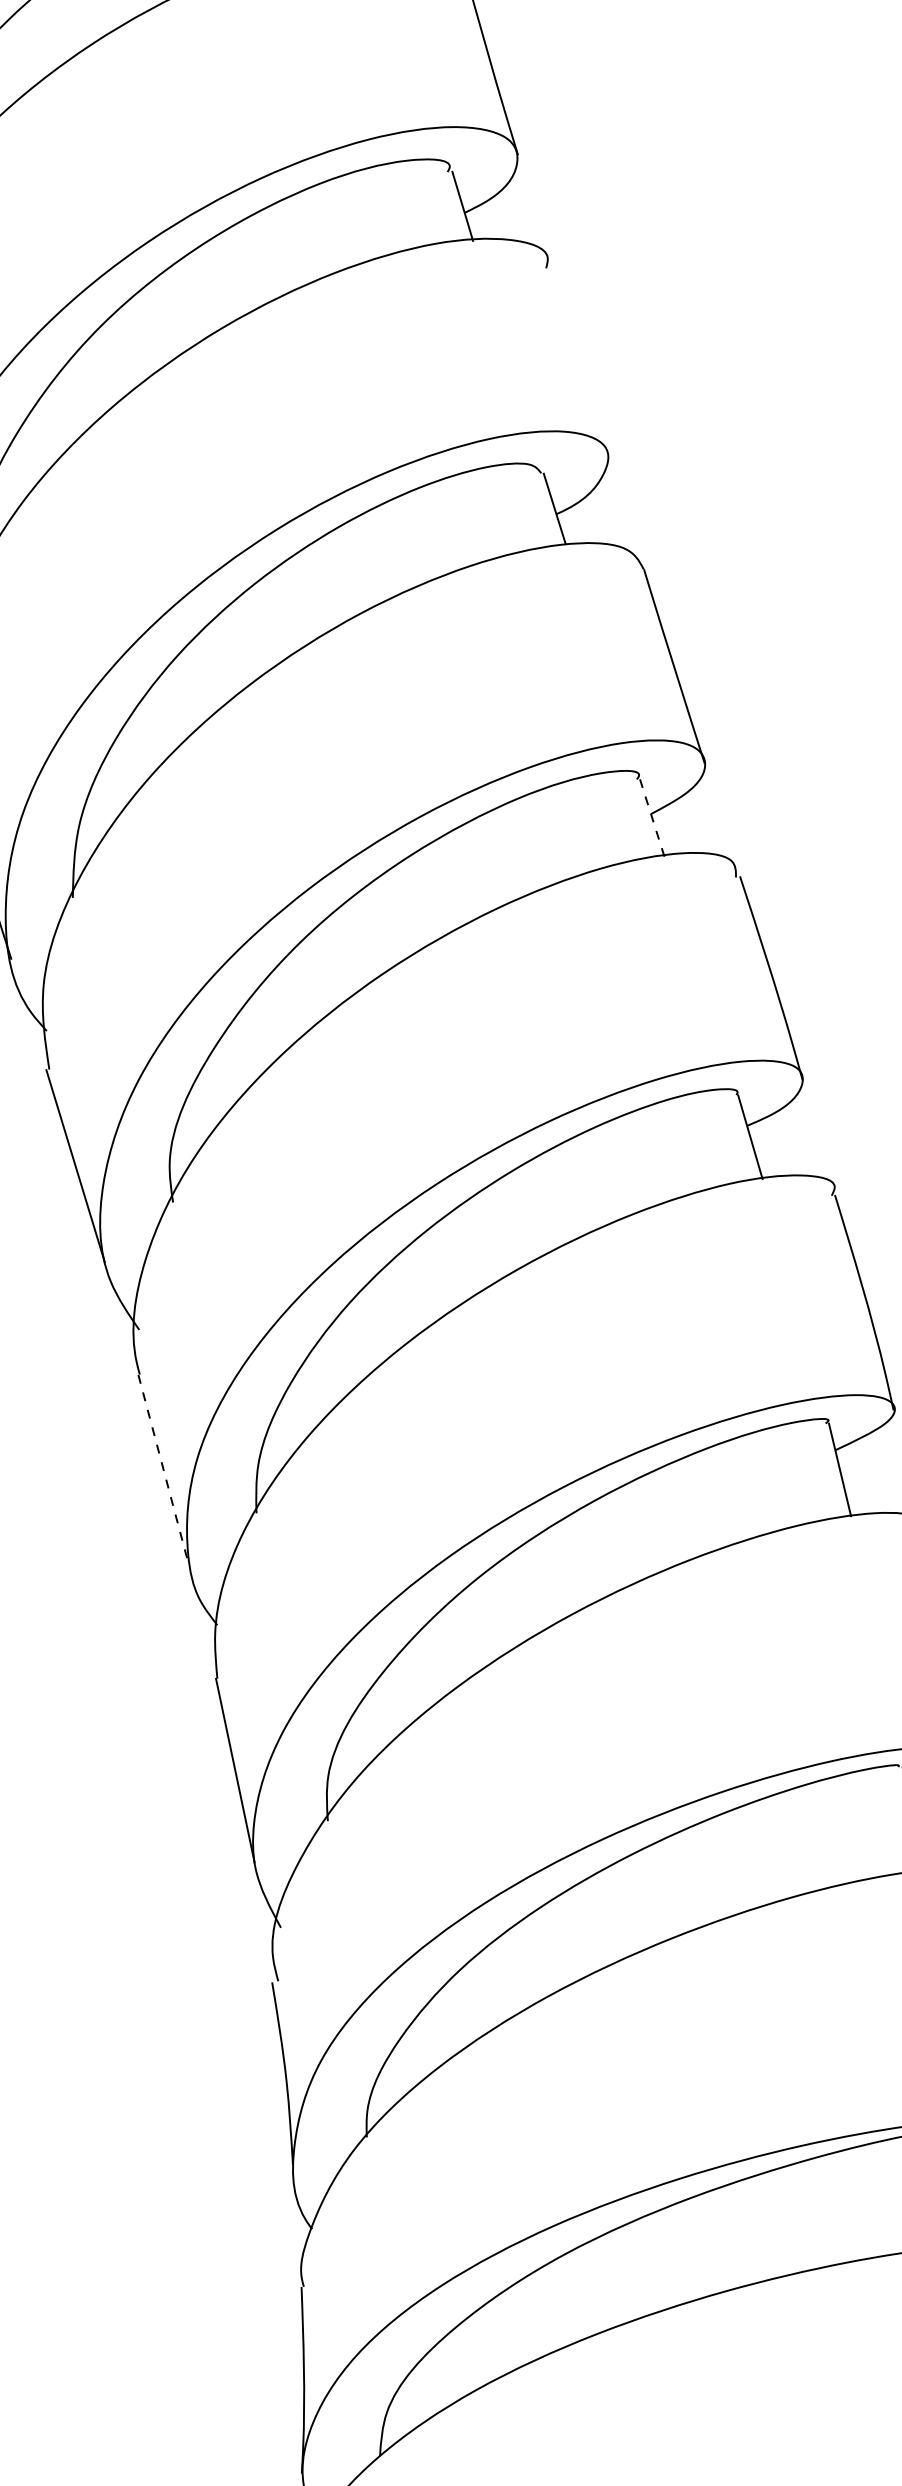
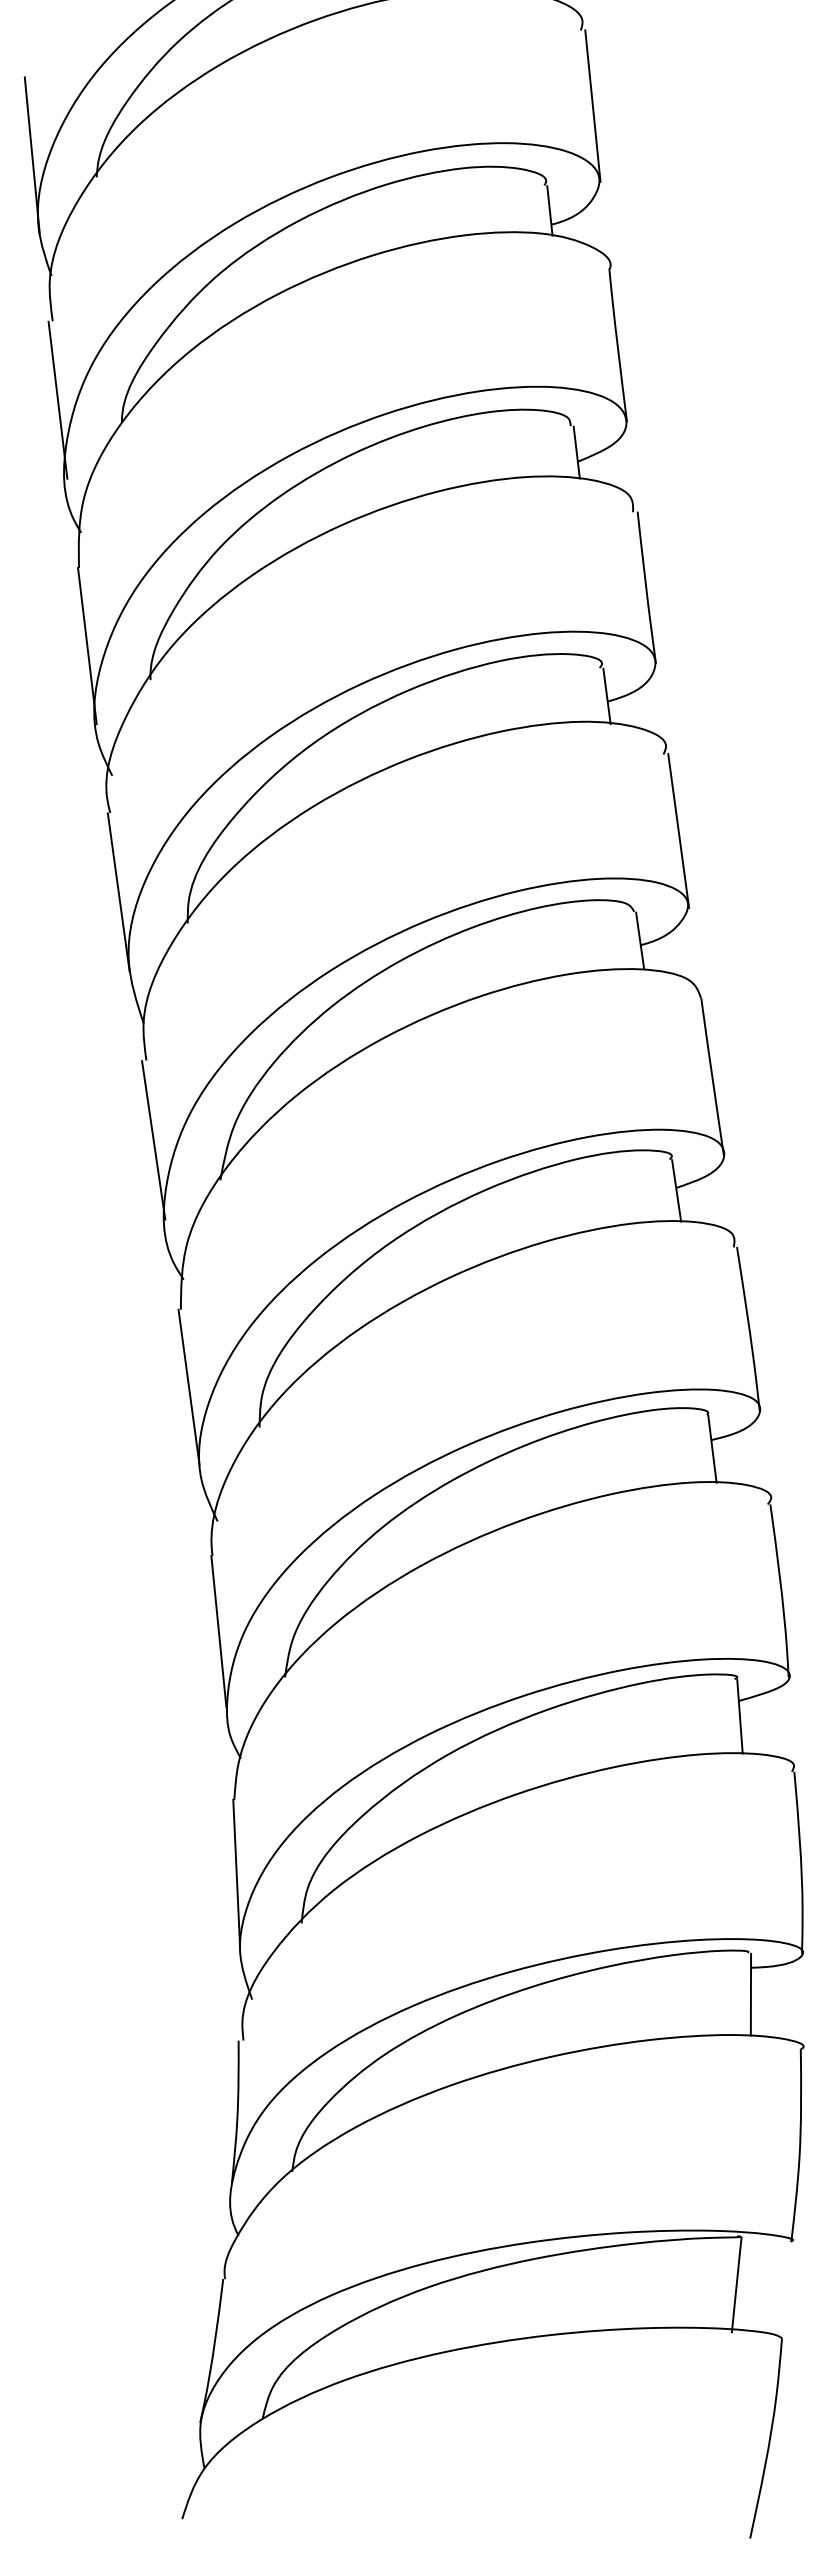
line: (580, 361) -> (678, 830), added
line: (652, 818) -> (676, 1191), dashed -> solid
line: (162, 1468) -> (218, 1631), dashed -> solid

